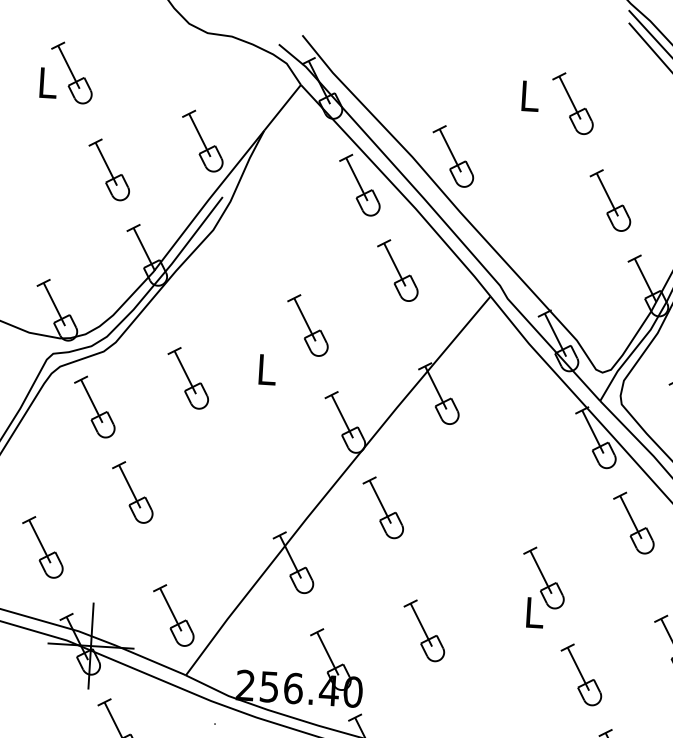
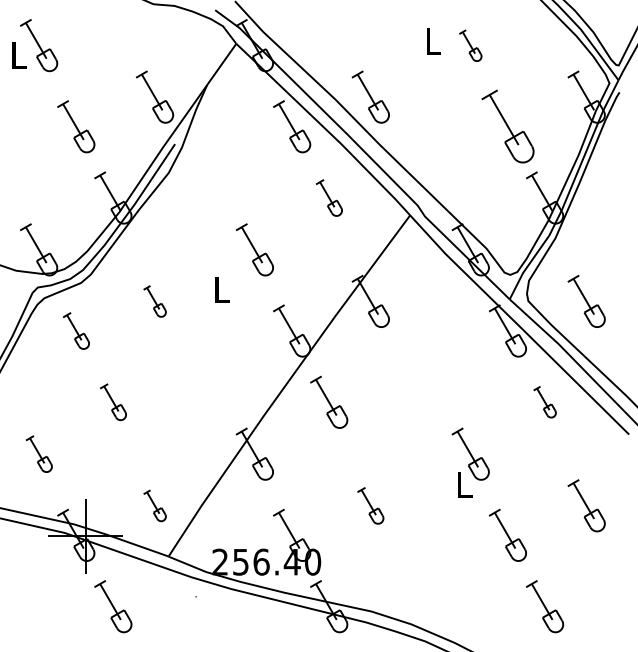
part: (572, 103) -> (470, 45), size x0.6
part: (609, 200) -> (507, 126), size x1.4
part: (398, 269) -> (329, 197), size x0.7
part: (187, 378) -> (154, 301), size x0.6
part: (95, 406) -> (76, 330), size x0.7
part: (132, 491) -> (113, 401), size x0.7
part: (633, 522) -> (544, 401), size x0.6
part: (43, 546) -> (39, 453), size x0.7
part: (173, 615) -> (154, 505), size x0.6
part: (423, 630) -> (370, 505), size x0.7

